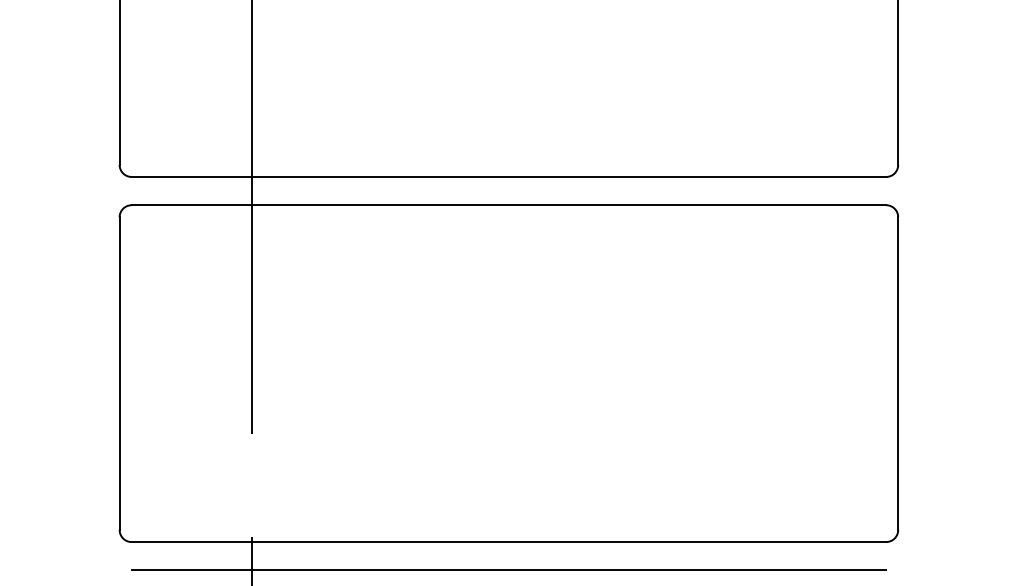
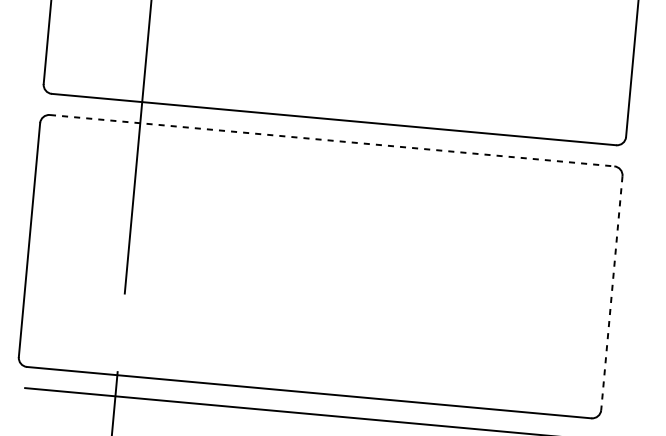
line: (509, 205) -> (332, 140), solid -> dashed
line: (898, 374) -> (612, 293), solid -> dashed

